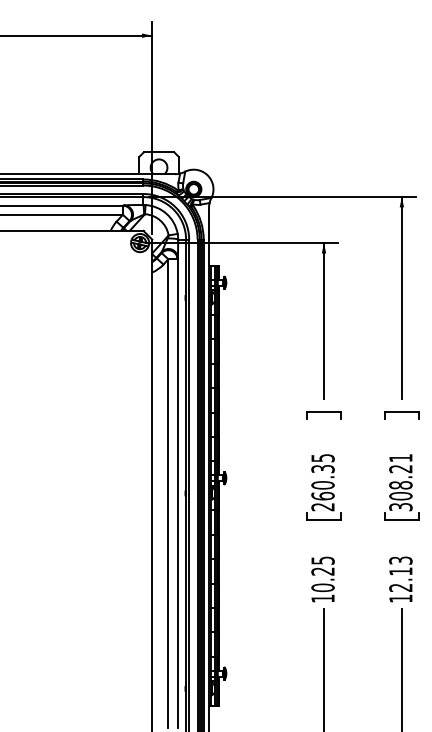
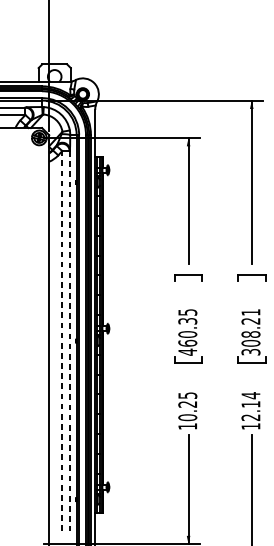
line: (168, 492) -> (62, 340), solid -> dashed
line: (177, 493) -> (69, 341), solid -> dashed
text: (322, 506) -> (187, 351), 260.35 -> 460.35
text: (400, 560) -> (250, 395), 12.13 -> 12.14

